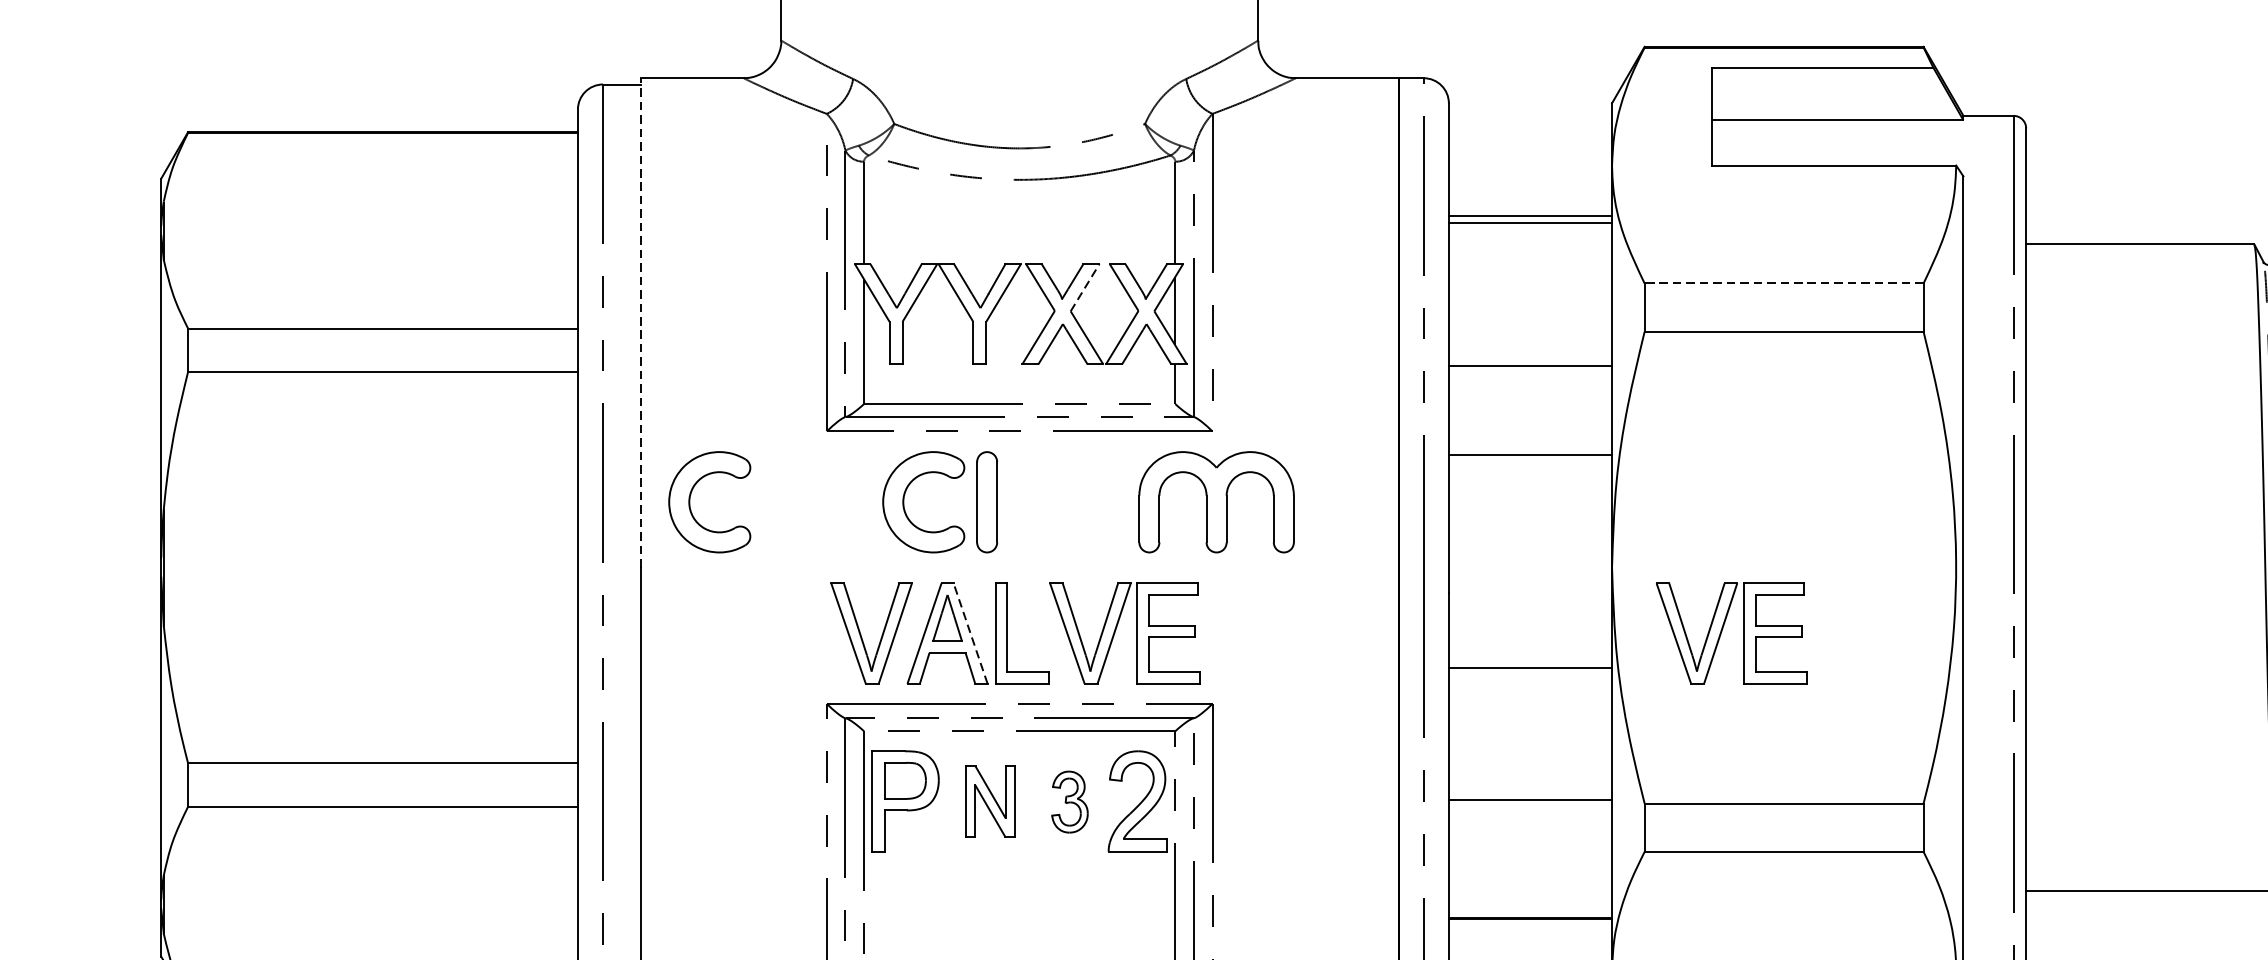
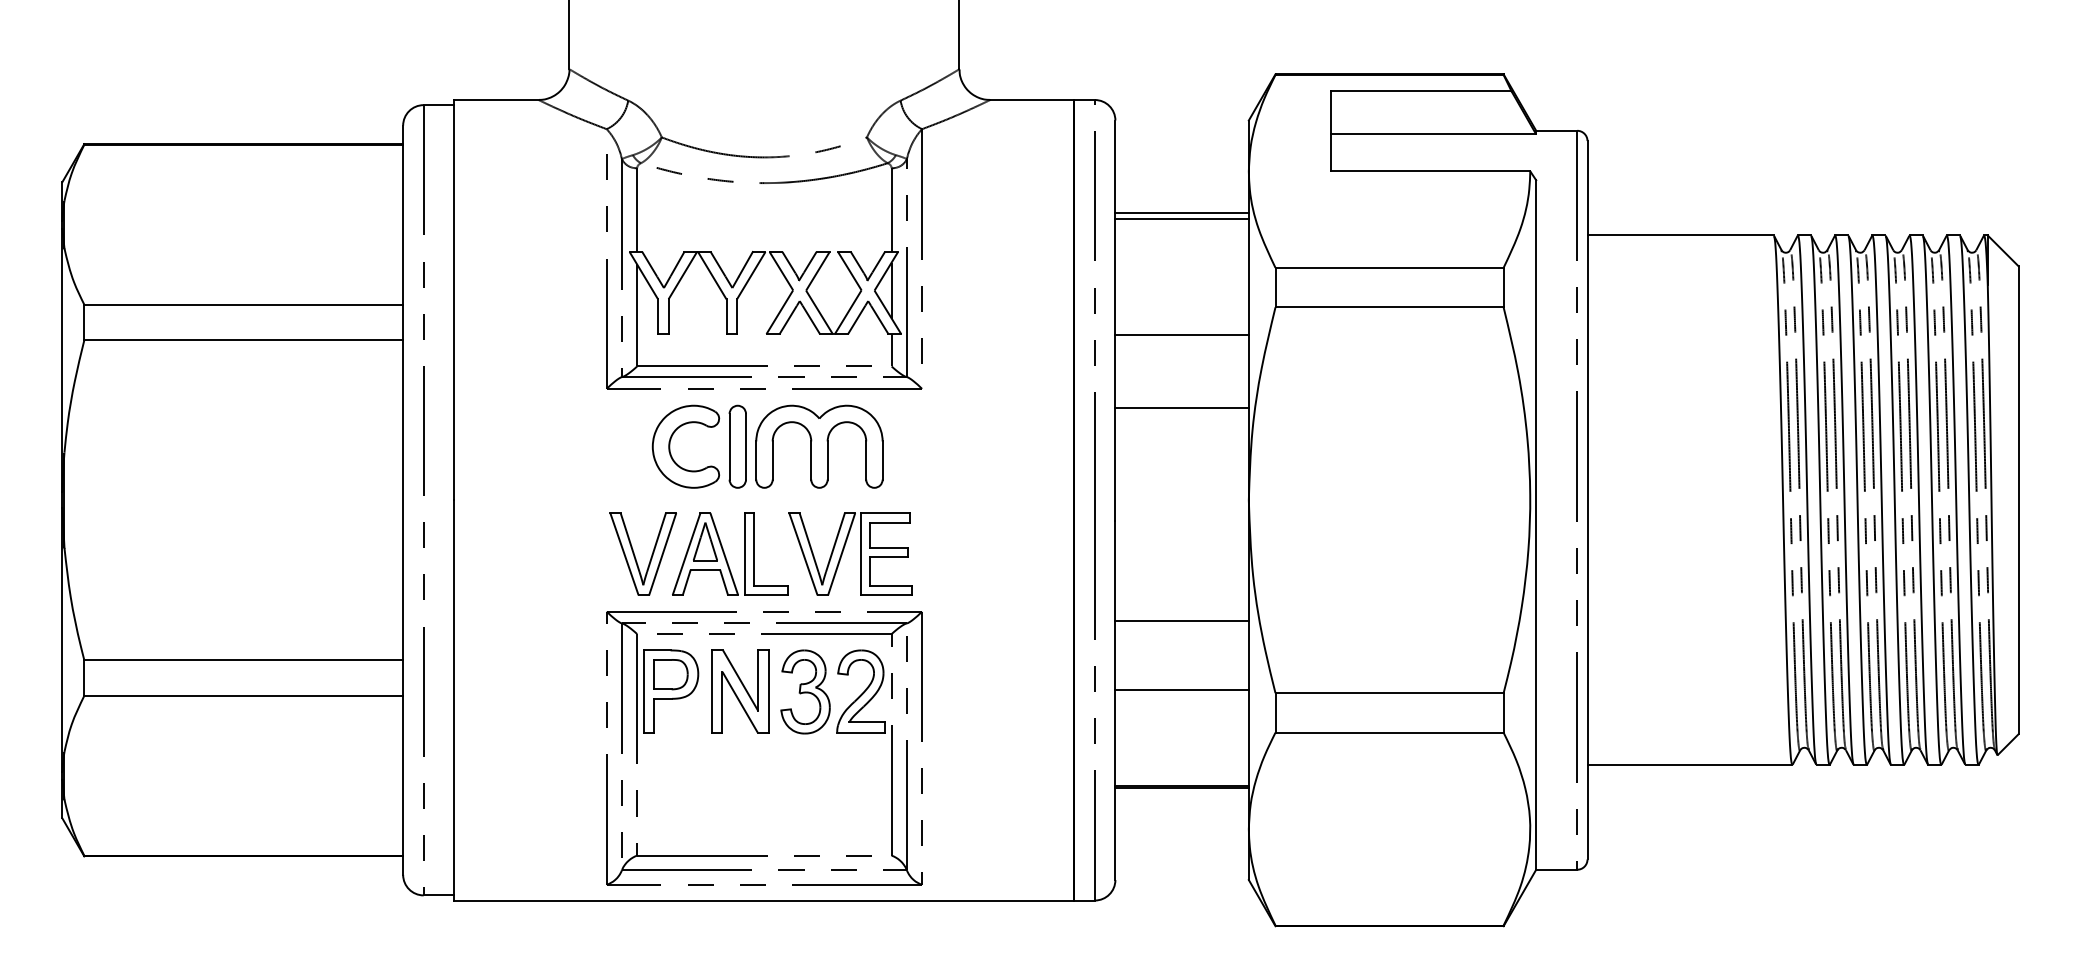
line: (1784, 283) -> (1389, 267), dashed -> solid
line: (1085, 286) -> (818, 270), dashed -> solid
line: (640, 322) -> (454, 299), dashed -> solid
part: (690, 501) -> (495, 446), removed
part: (1216, 501) -> (819, 446), moved
part: (1722, 631) -> (1339, 552), removed
line: (970, 632) -> (724, 553), dashed -> solid
line: (1529, 668) -> (1181, 621), moved
part: (990, 801) -> (740, 691), size x1.43
part: (1069, 801) -> (805, 691), size x1.67

